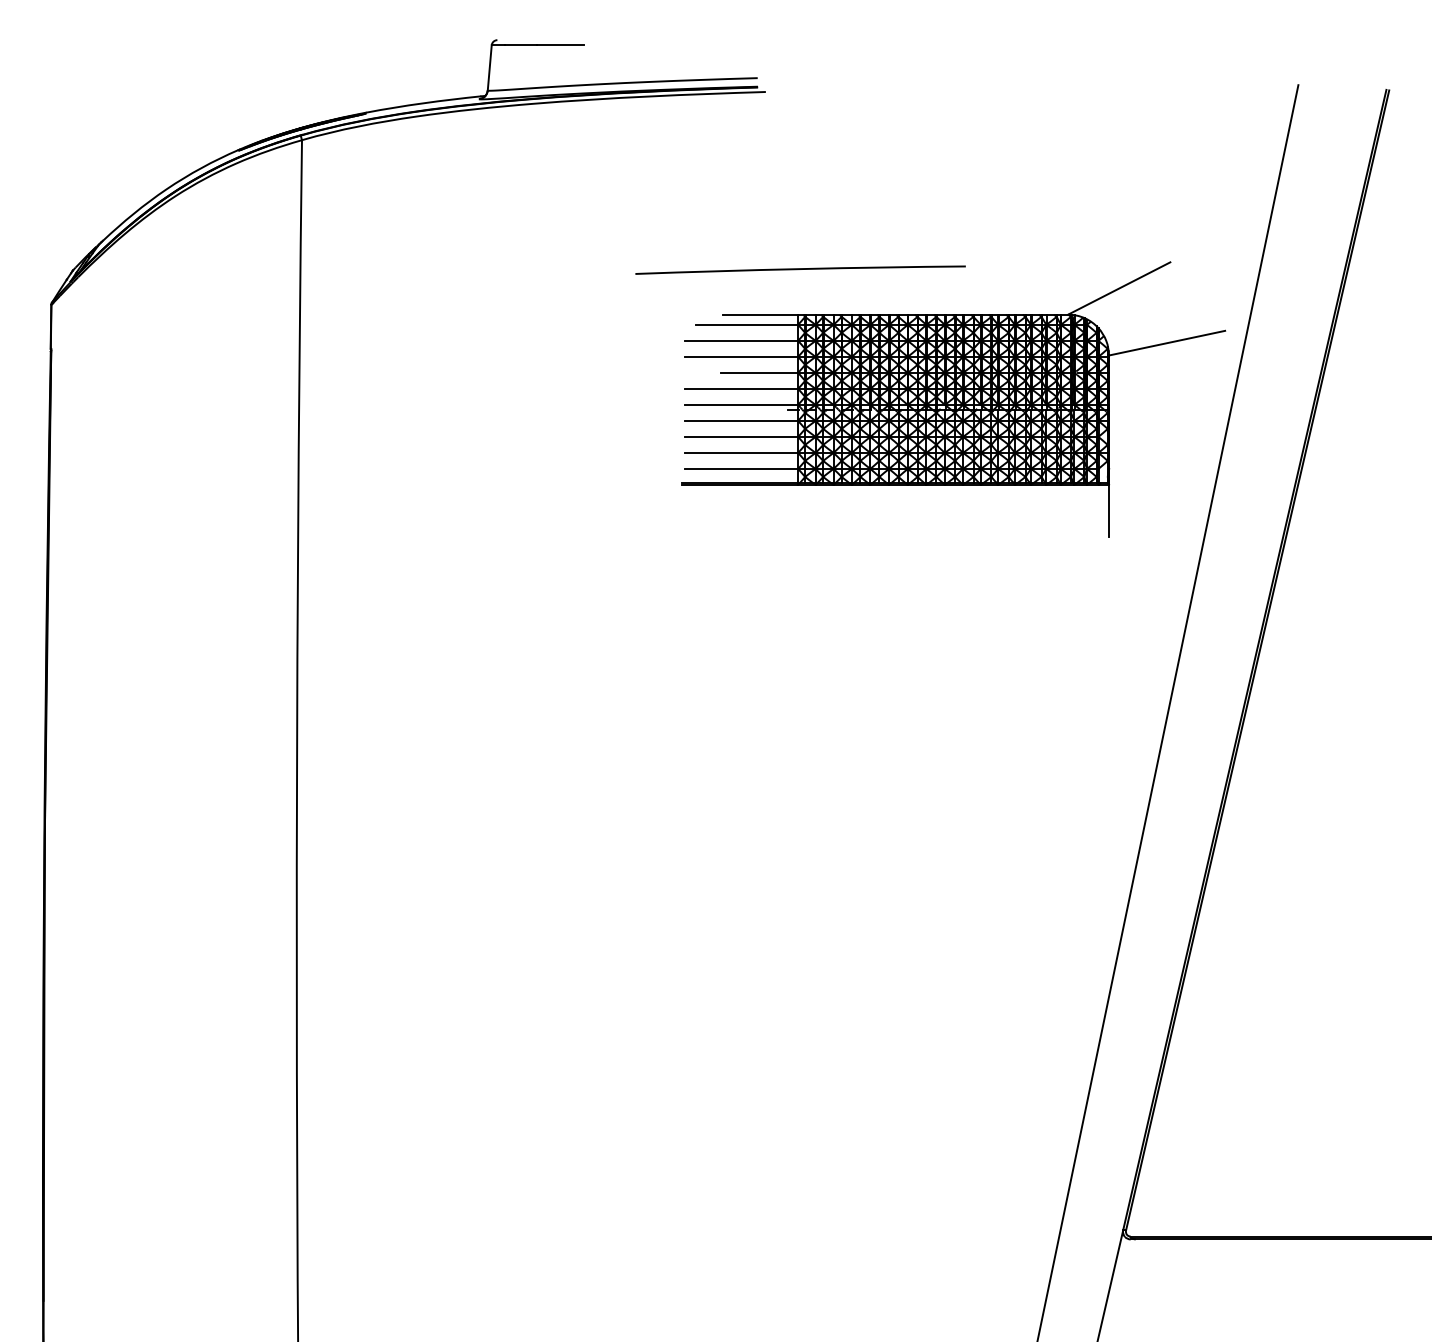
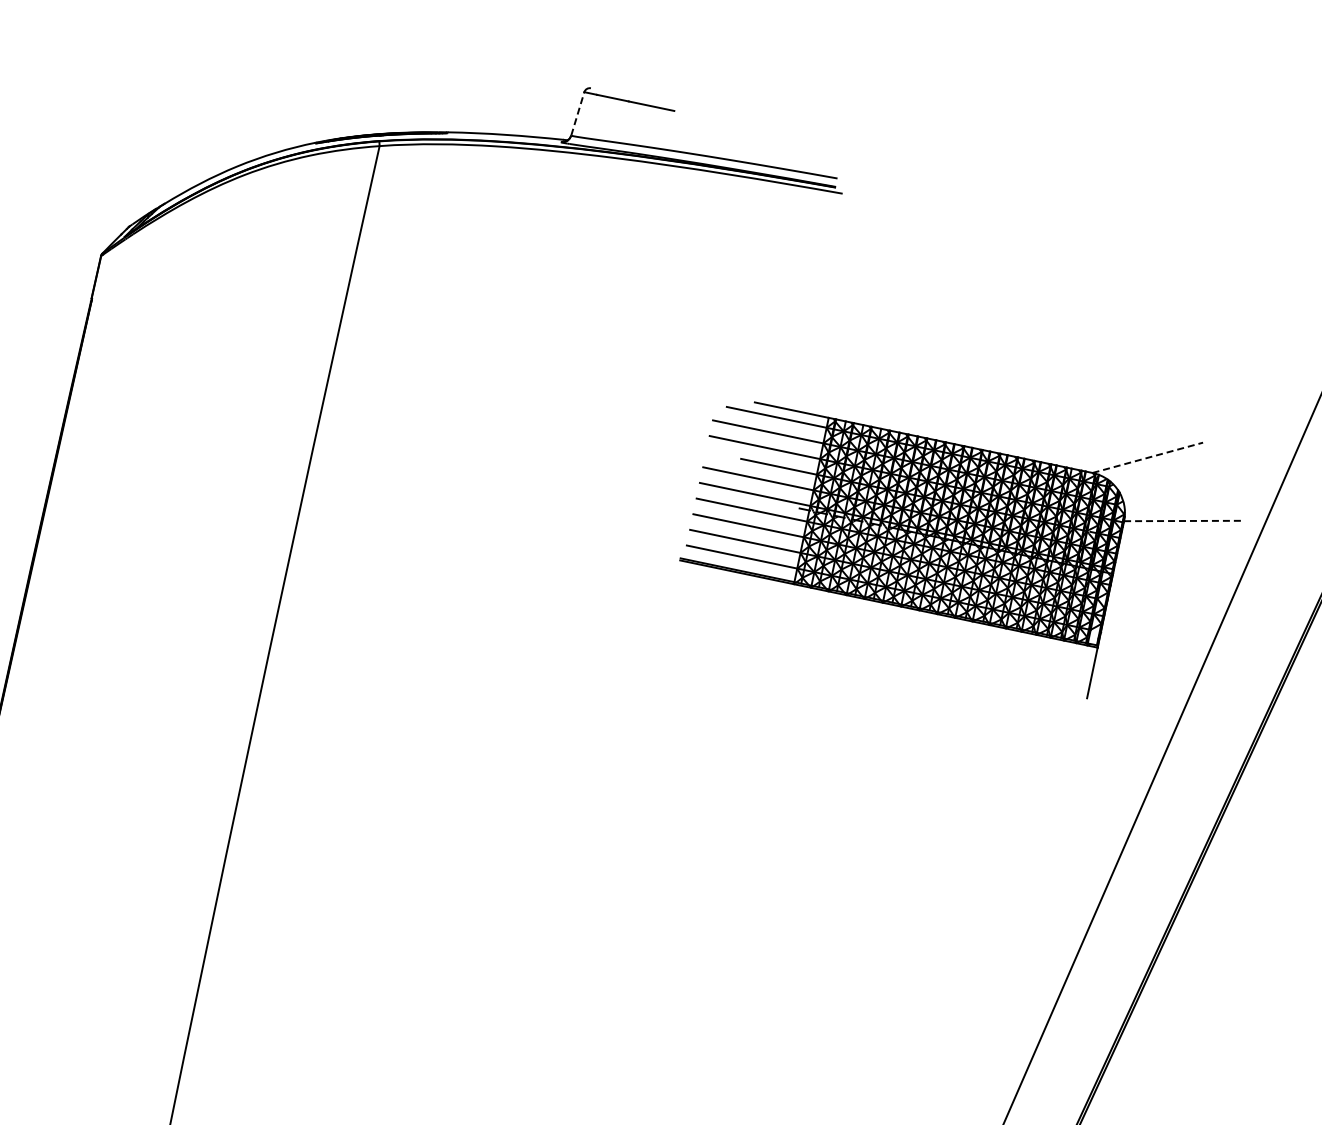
line: (489, 67) -> (577, 113), solid -> dashed
arc: (800, 269) -> (840, 374), removed
line: (1119, 288) -> (1148, 457), solid -> dashed
line: (1167, 343) -> (1183, 521), solid -> dashed

